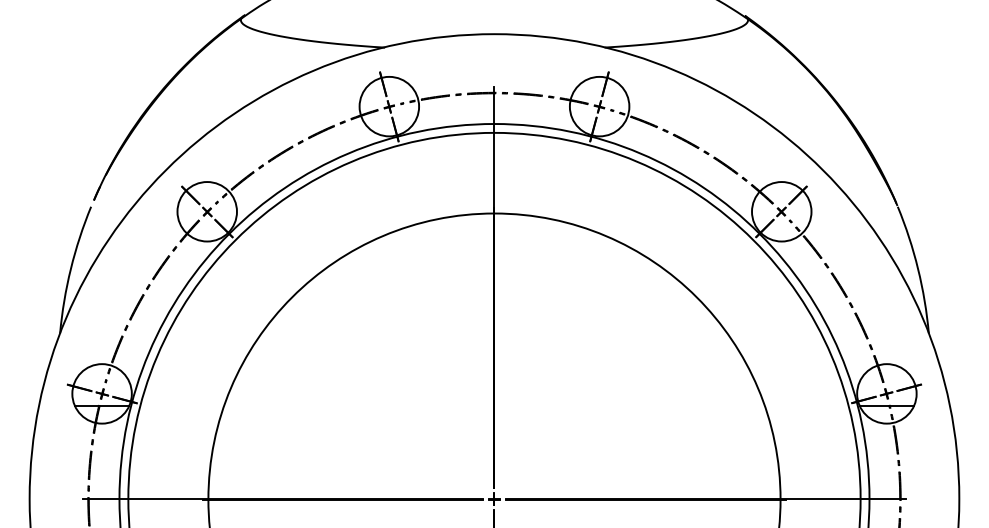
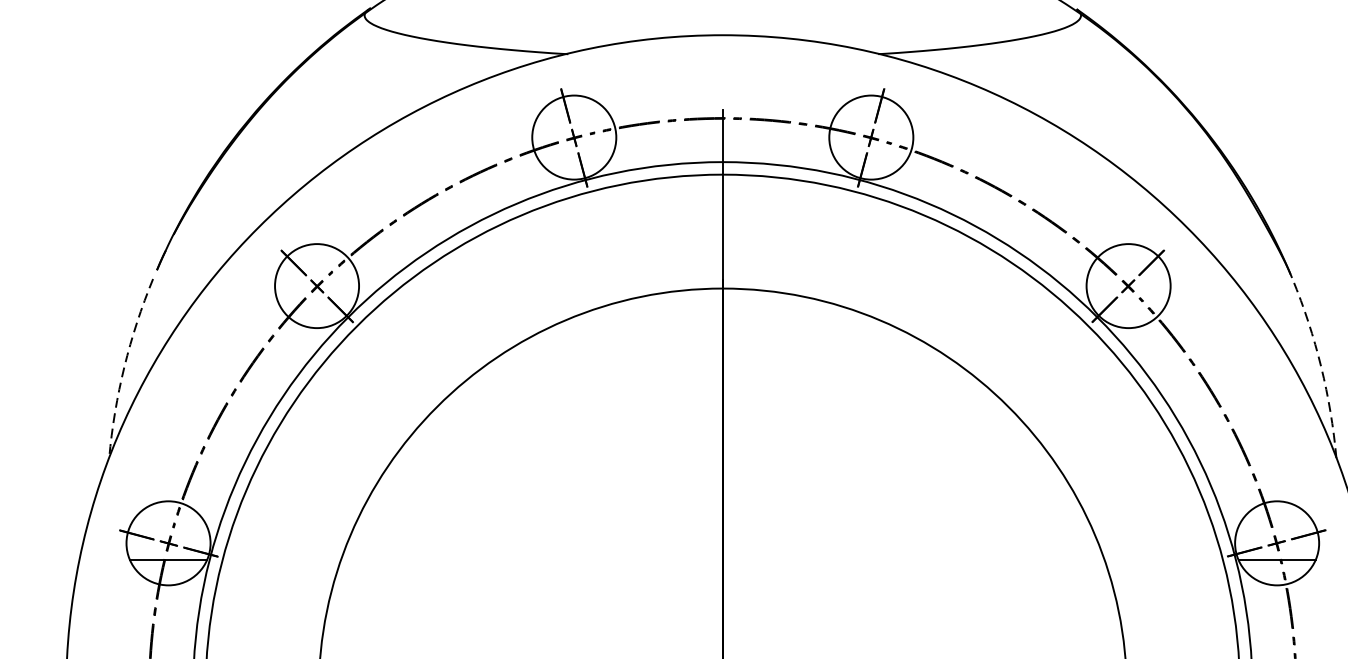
arc: (70, 268) -> (123, 366), solid -> dashed
arc: (918, 268) -> (1321, 366), solid -> dashed

